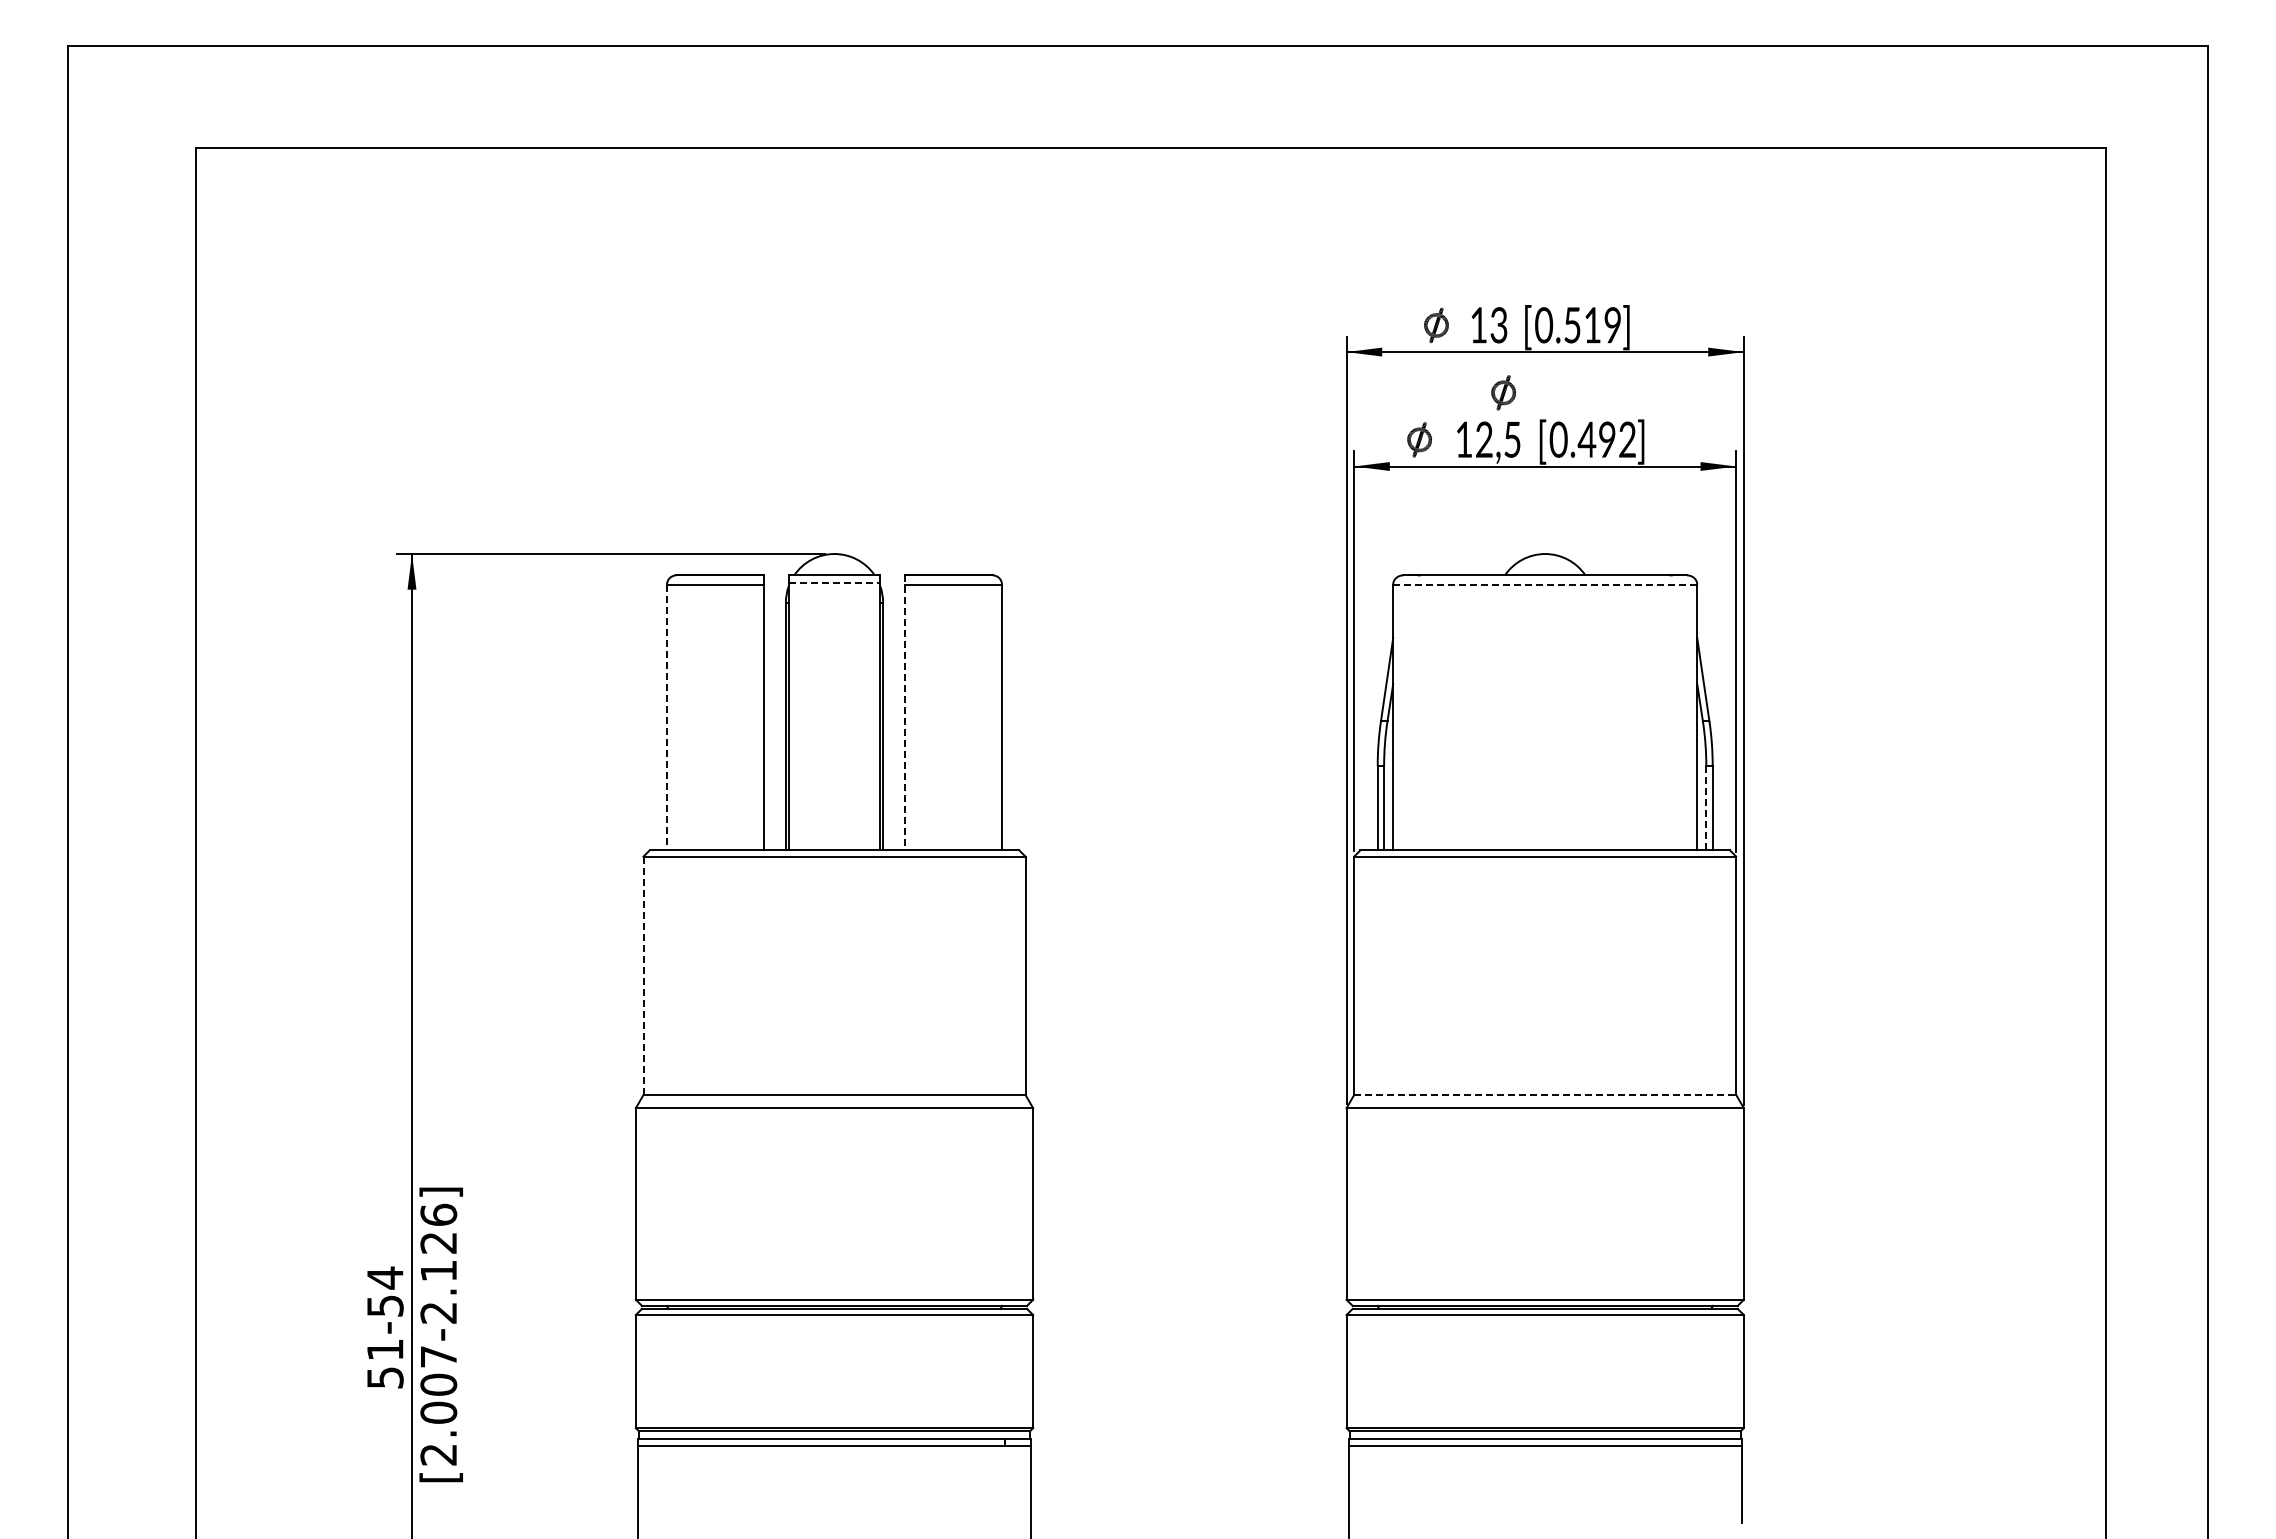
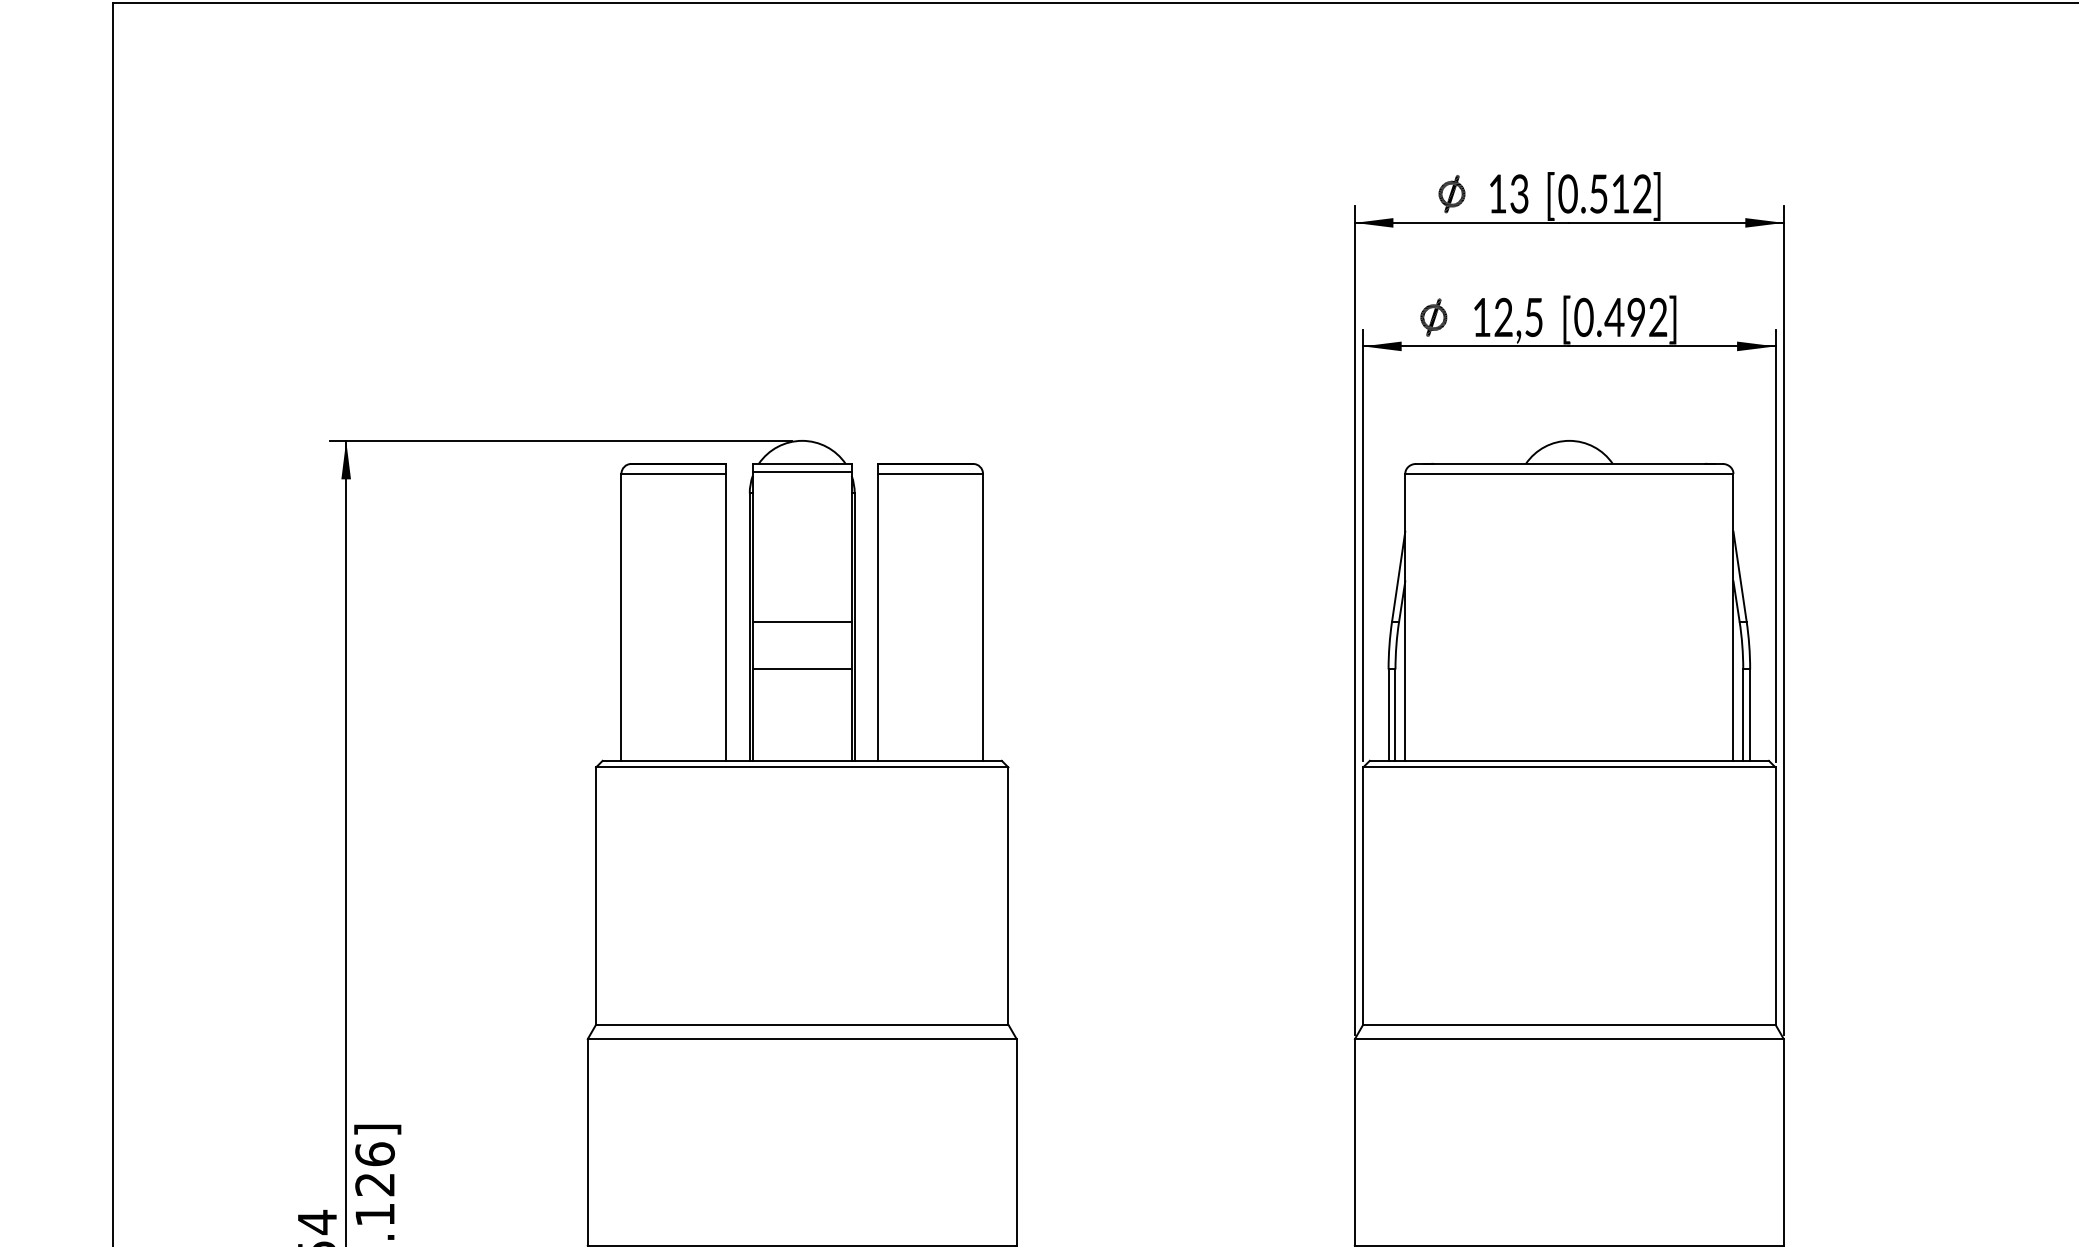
text: (1612, 325) -> (1641, 194), 0.519 -> 0.512
part: (1503, 392) -> (1524, 266), removed
line: (834, 583) -> (802, 472), dashed -> solid
line: (1545, 584) -> (1569, 473), dashed -> solid
line: (904, 712) -> (877, 611), dashed -> solid
line: (667, 717) -> (621, 617), dashed -> solid
line: (834, 721) -> (802, 621), added
line: (834, 765) -> (802, 669), added
line: (1706, 808) -> (1743, 715), dashed -> solid
line: (643, 975) -> (596, 895), dashed -> solid
line: (1545, 1095) -> (1569, 1025), dashed -> solid

